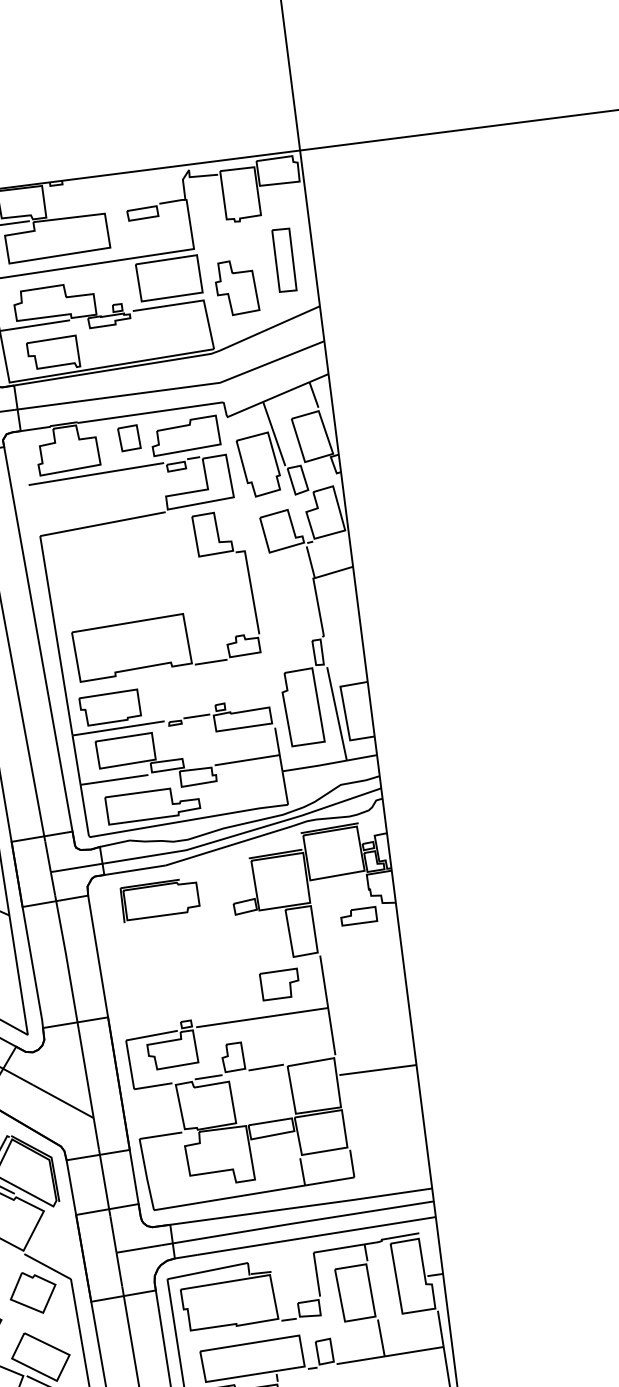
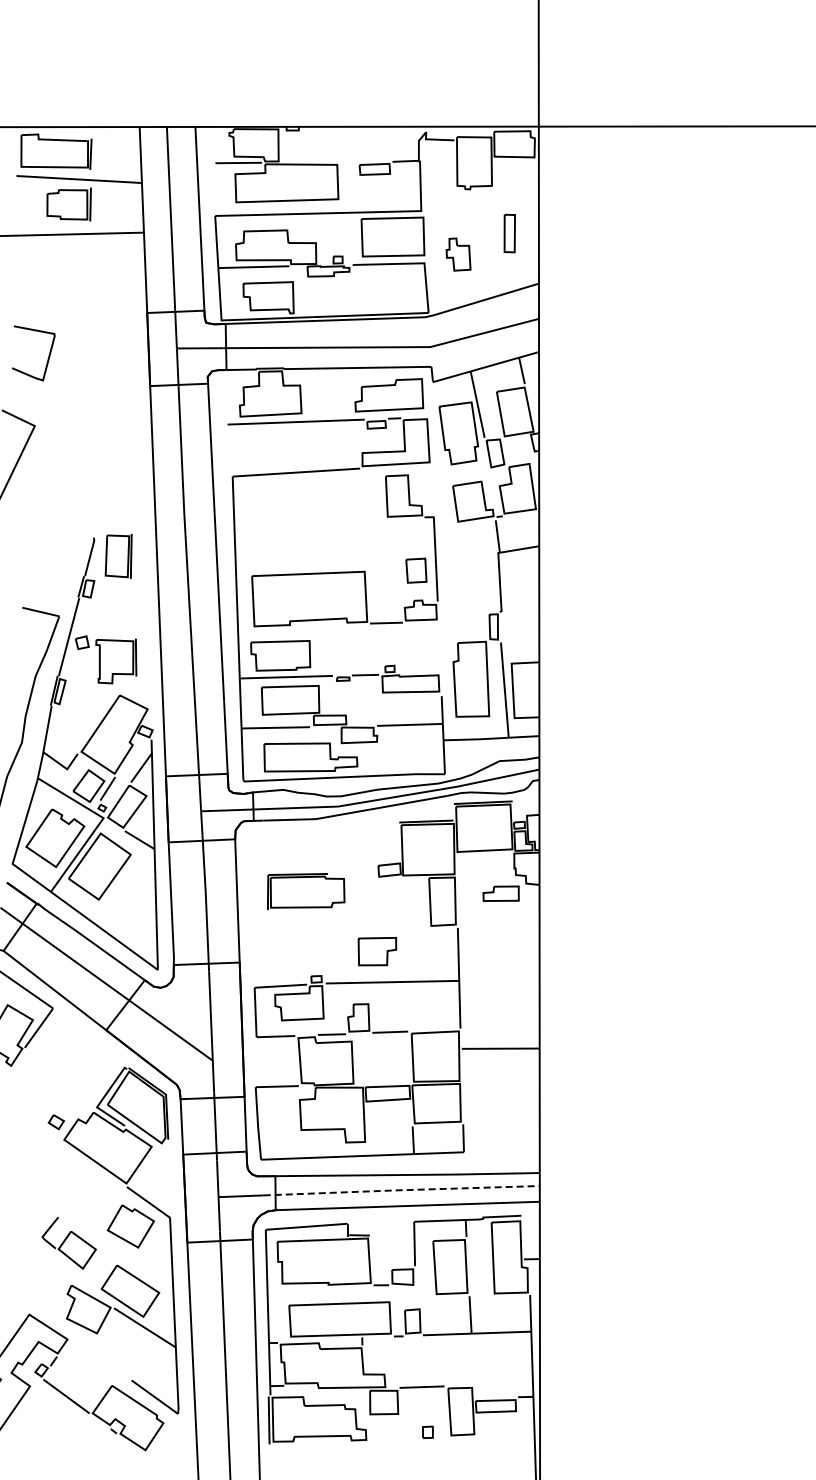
part: (284, 260) -> (509, 233), size x0.6
part: (236, 287) -> (458, 254), size x0.6
part: (129, 438) -> (416, 570), moved
part: (160, 899) -> (306, 891), moved
part: (280, 984) -> (377, 951), moved
line: (297, 1223) -> (401, 1190), solid -> dashed

